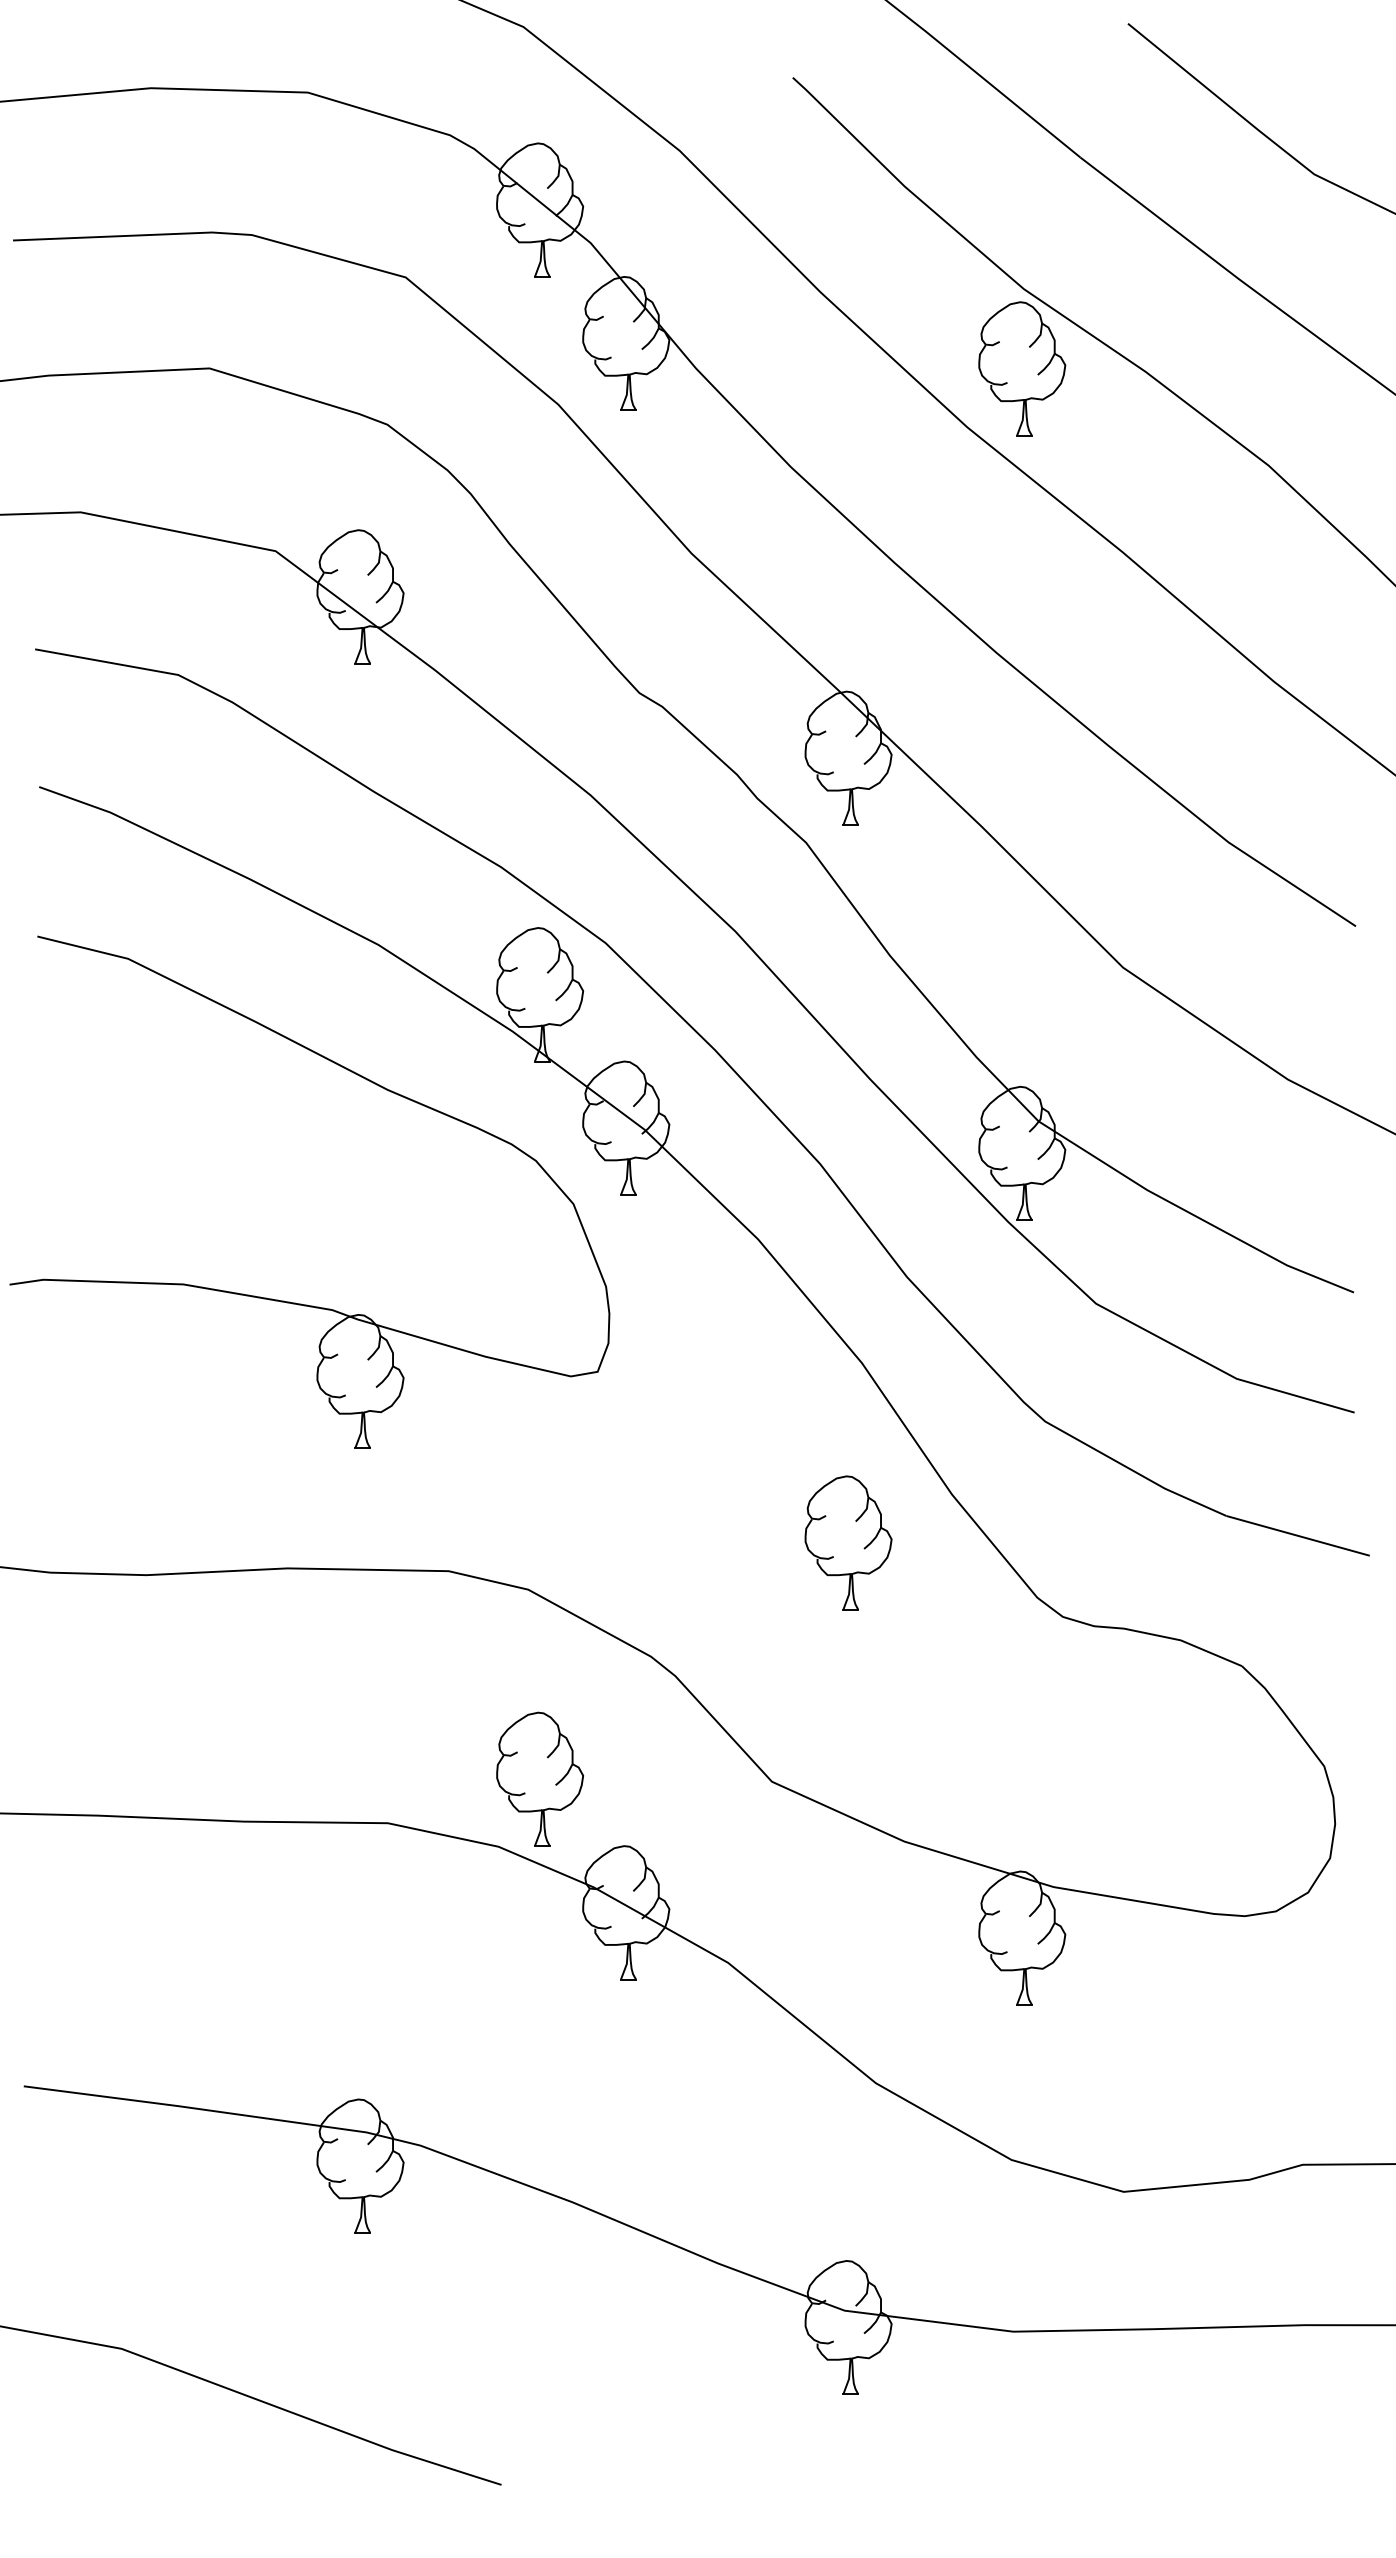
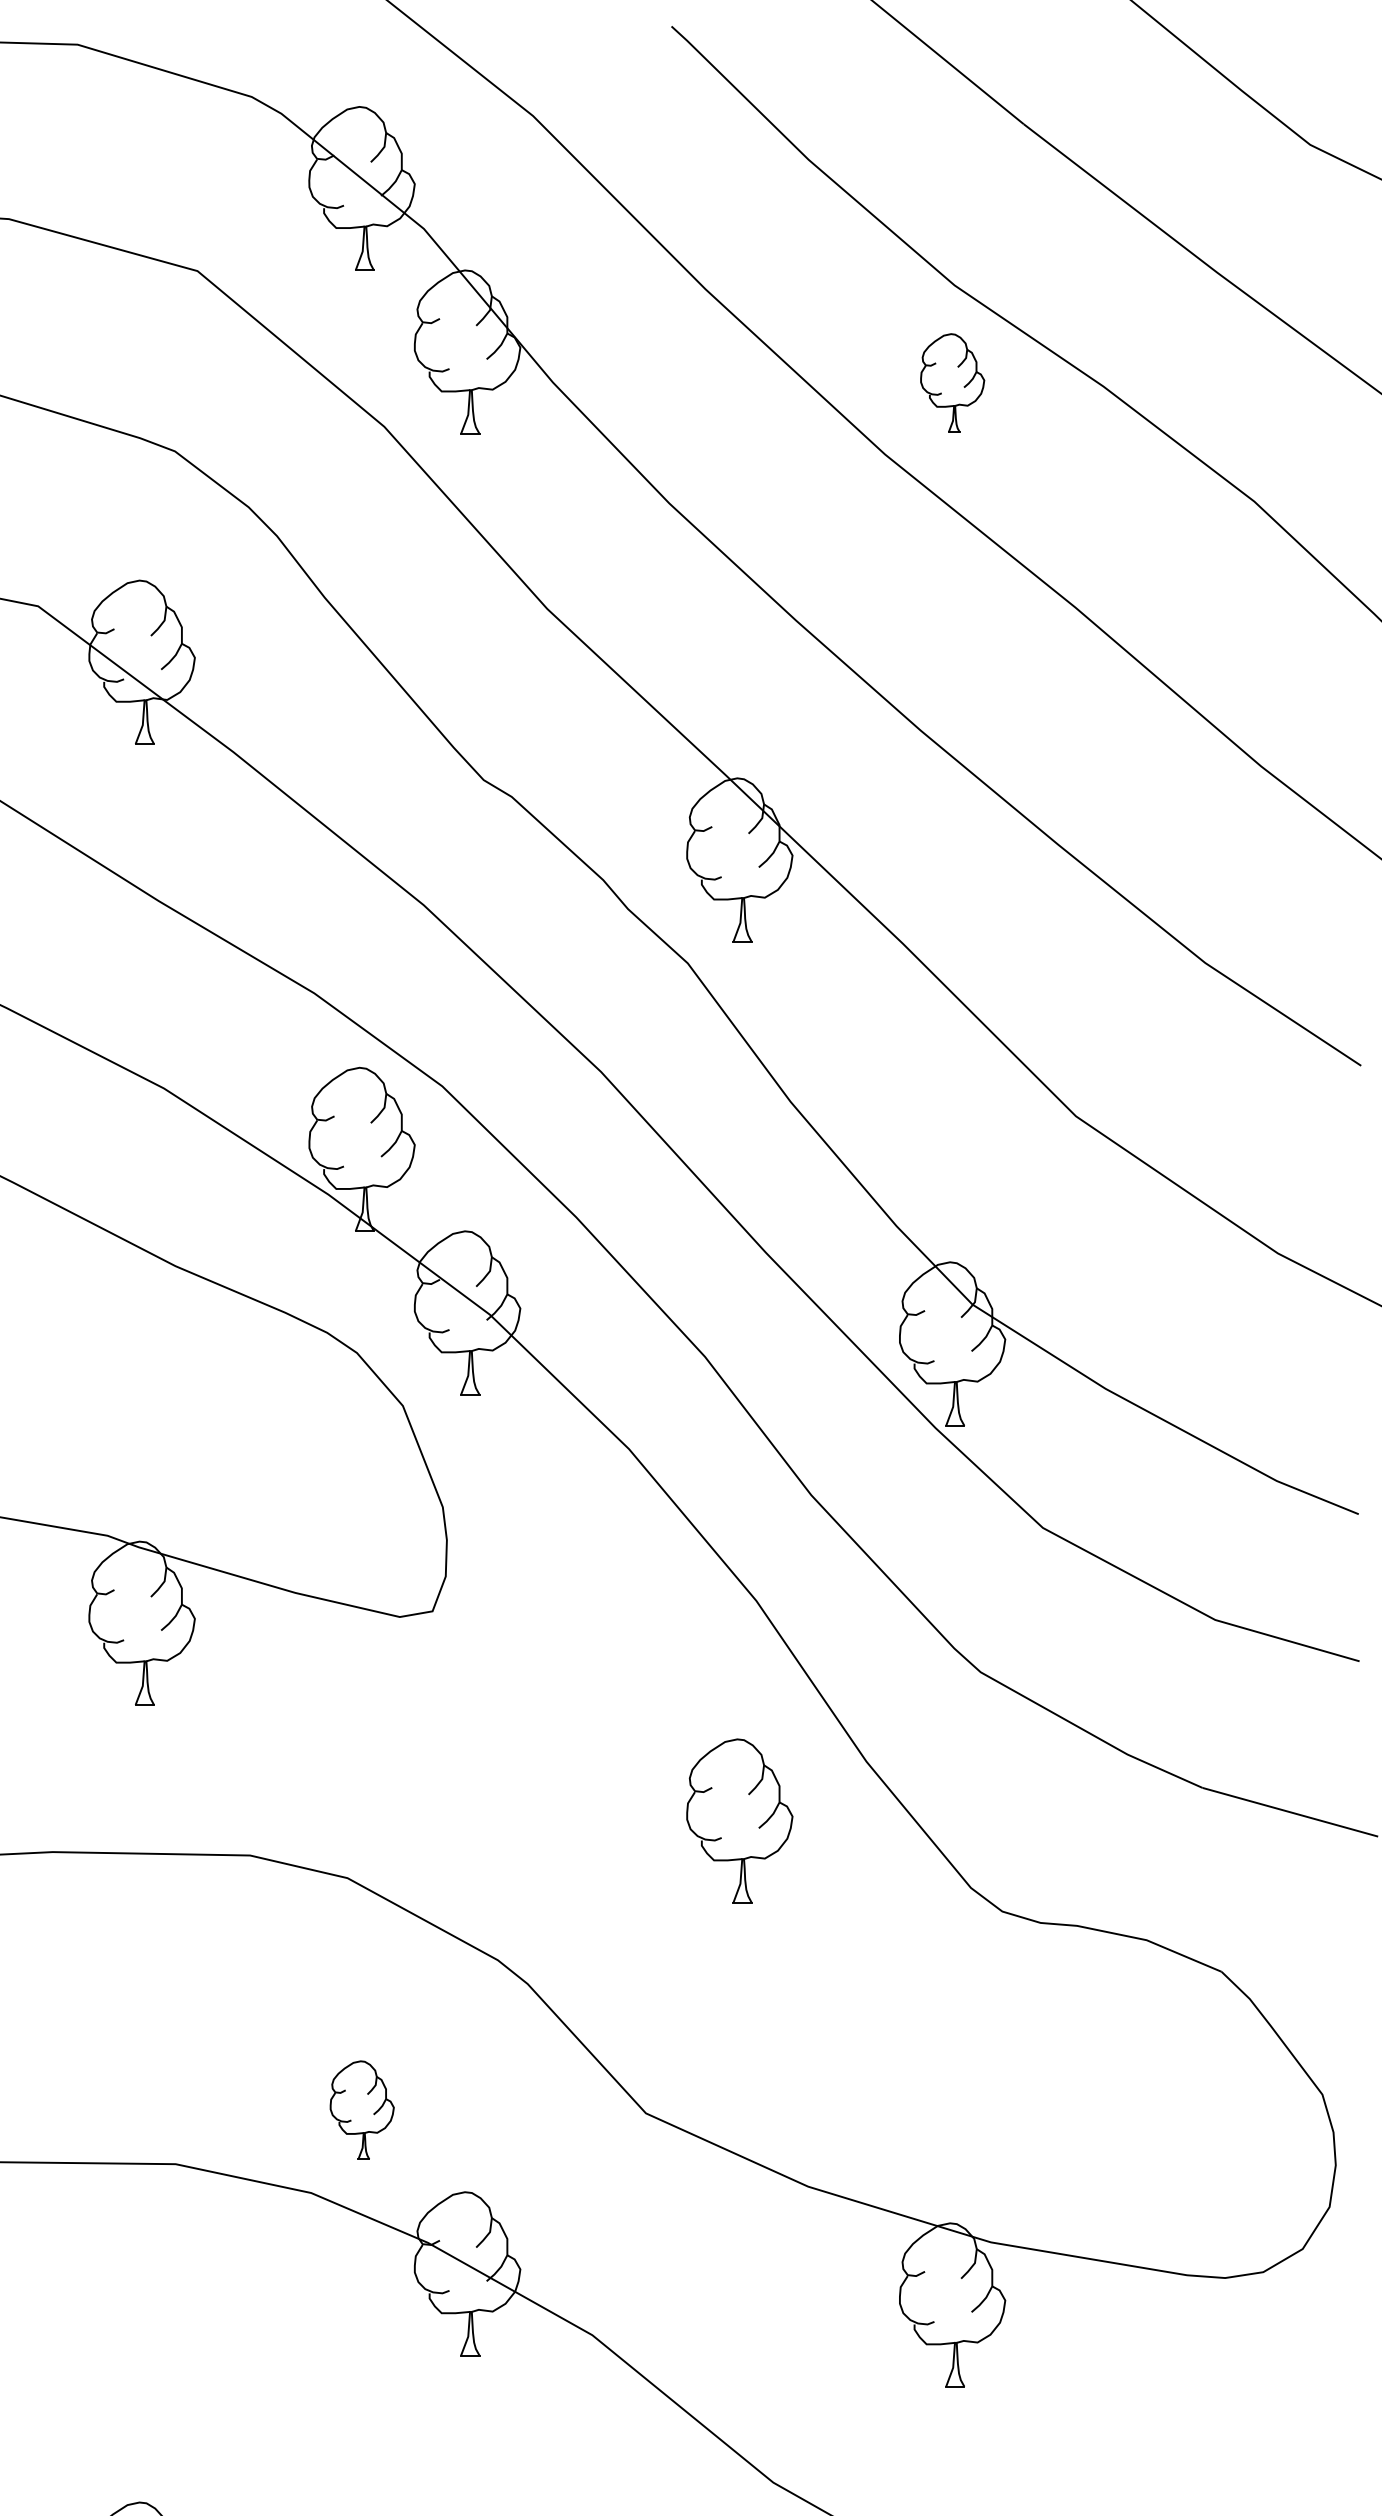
part: (1022, 368) -> (952, 382), size x0.6
part: (540, 1778) -> (362, 2109), size x0.6

